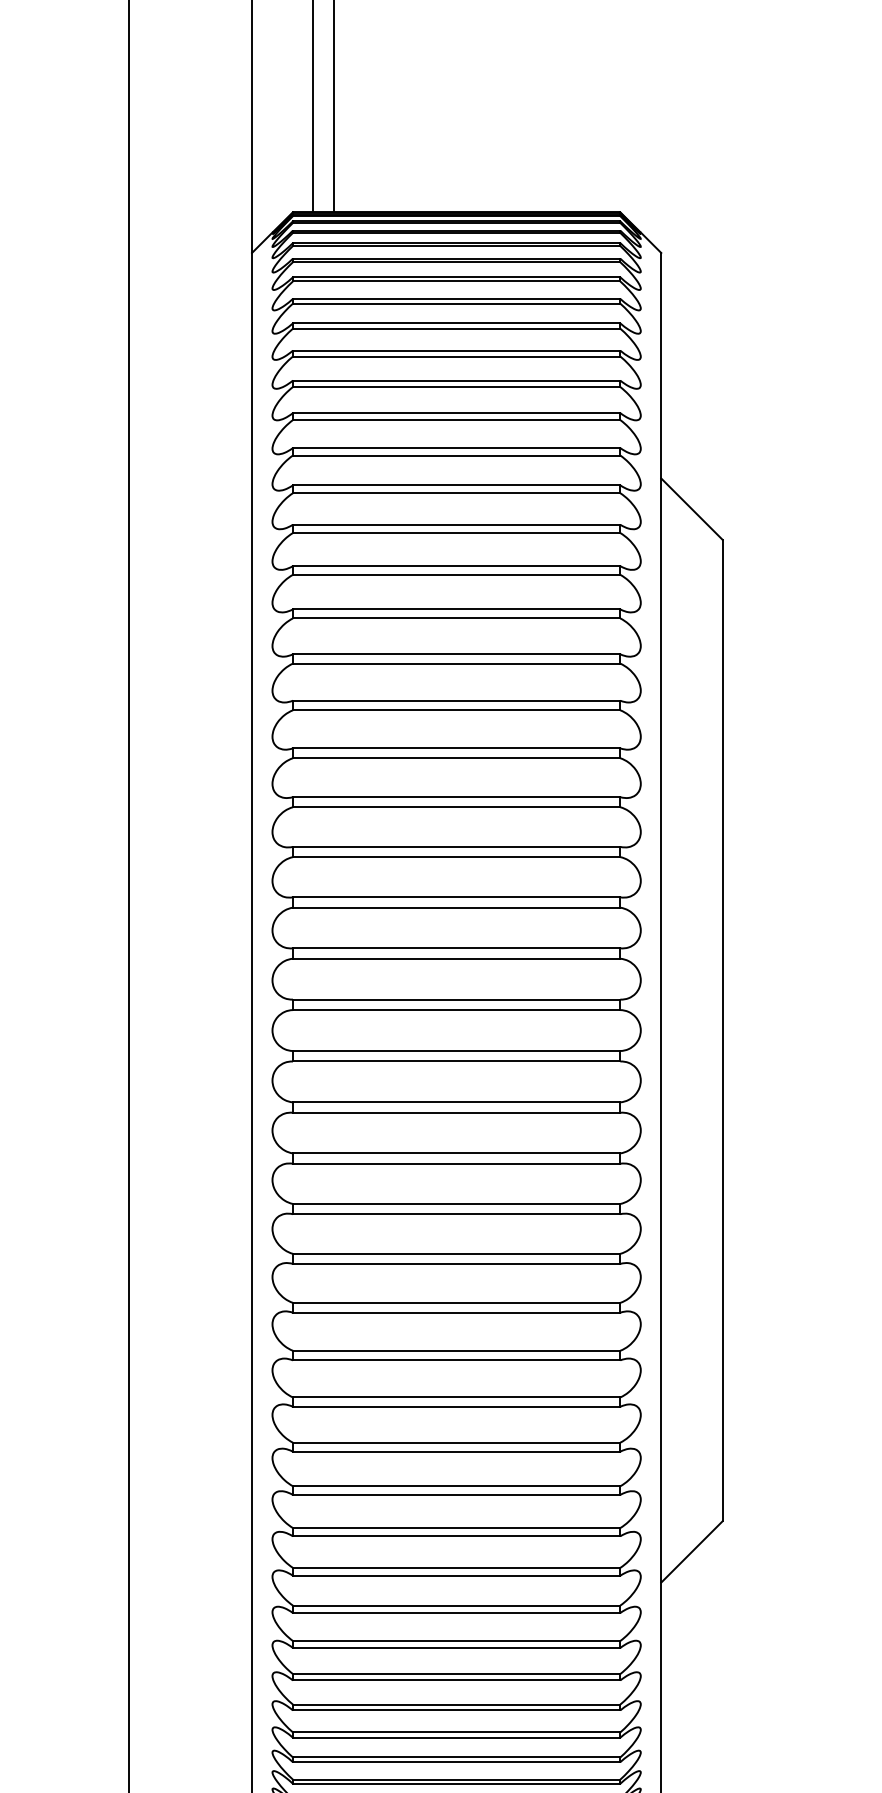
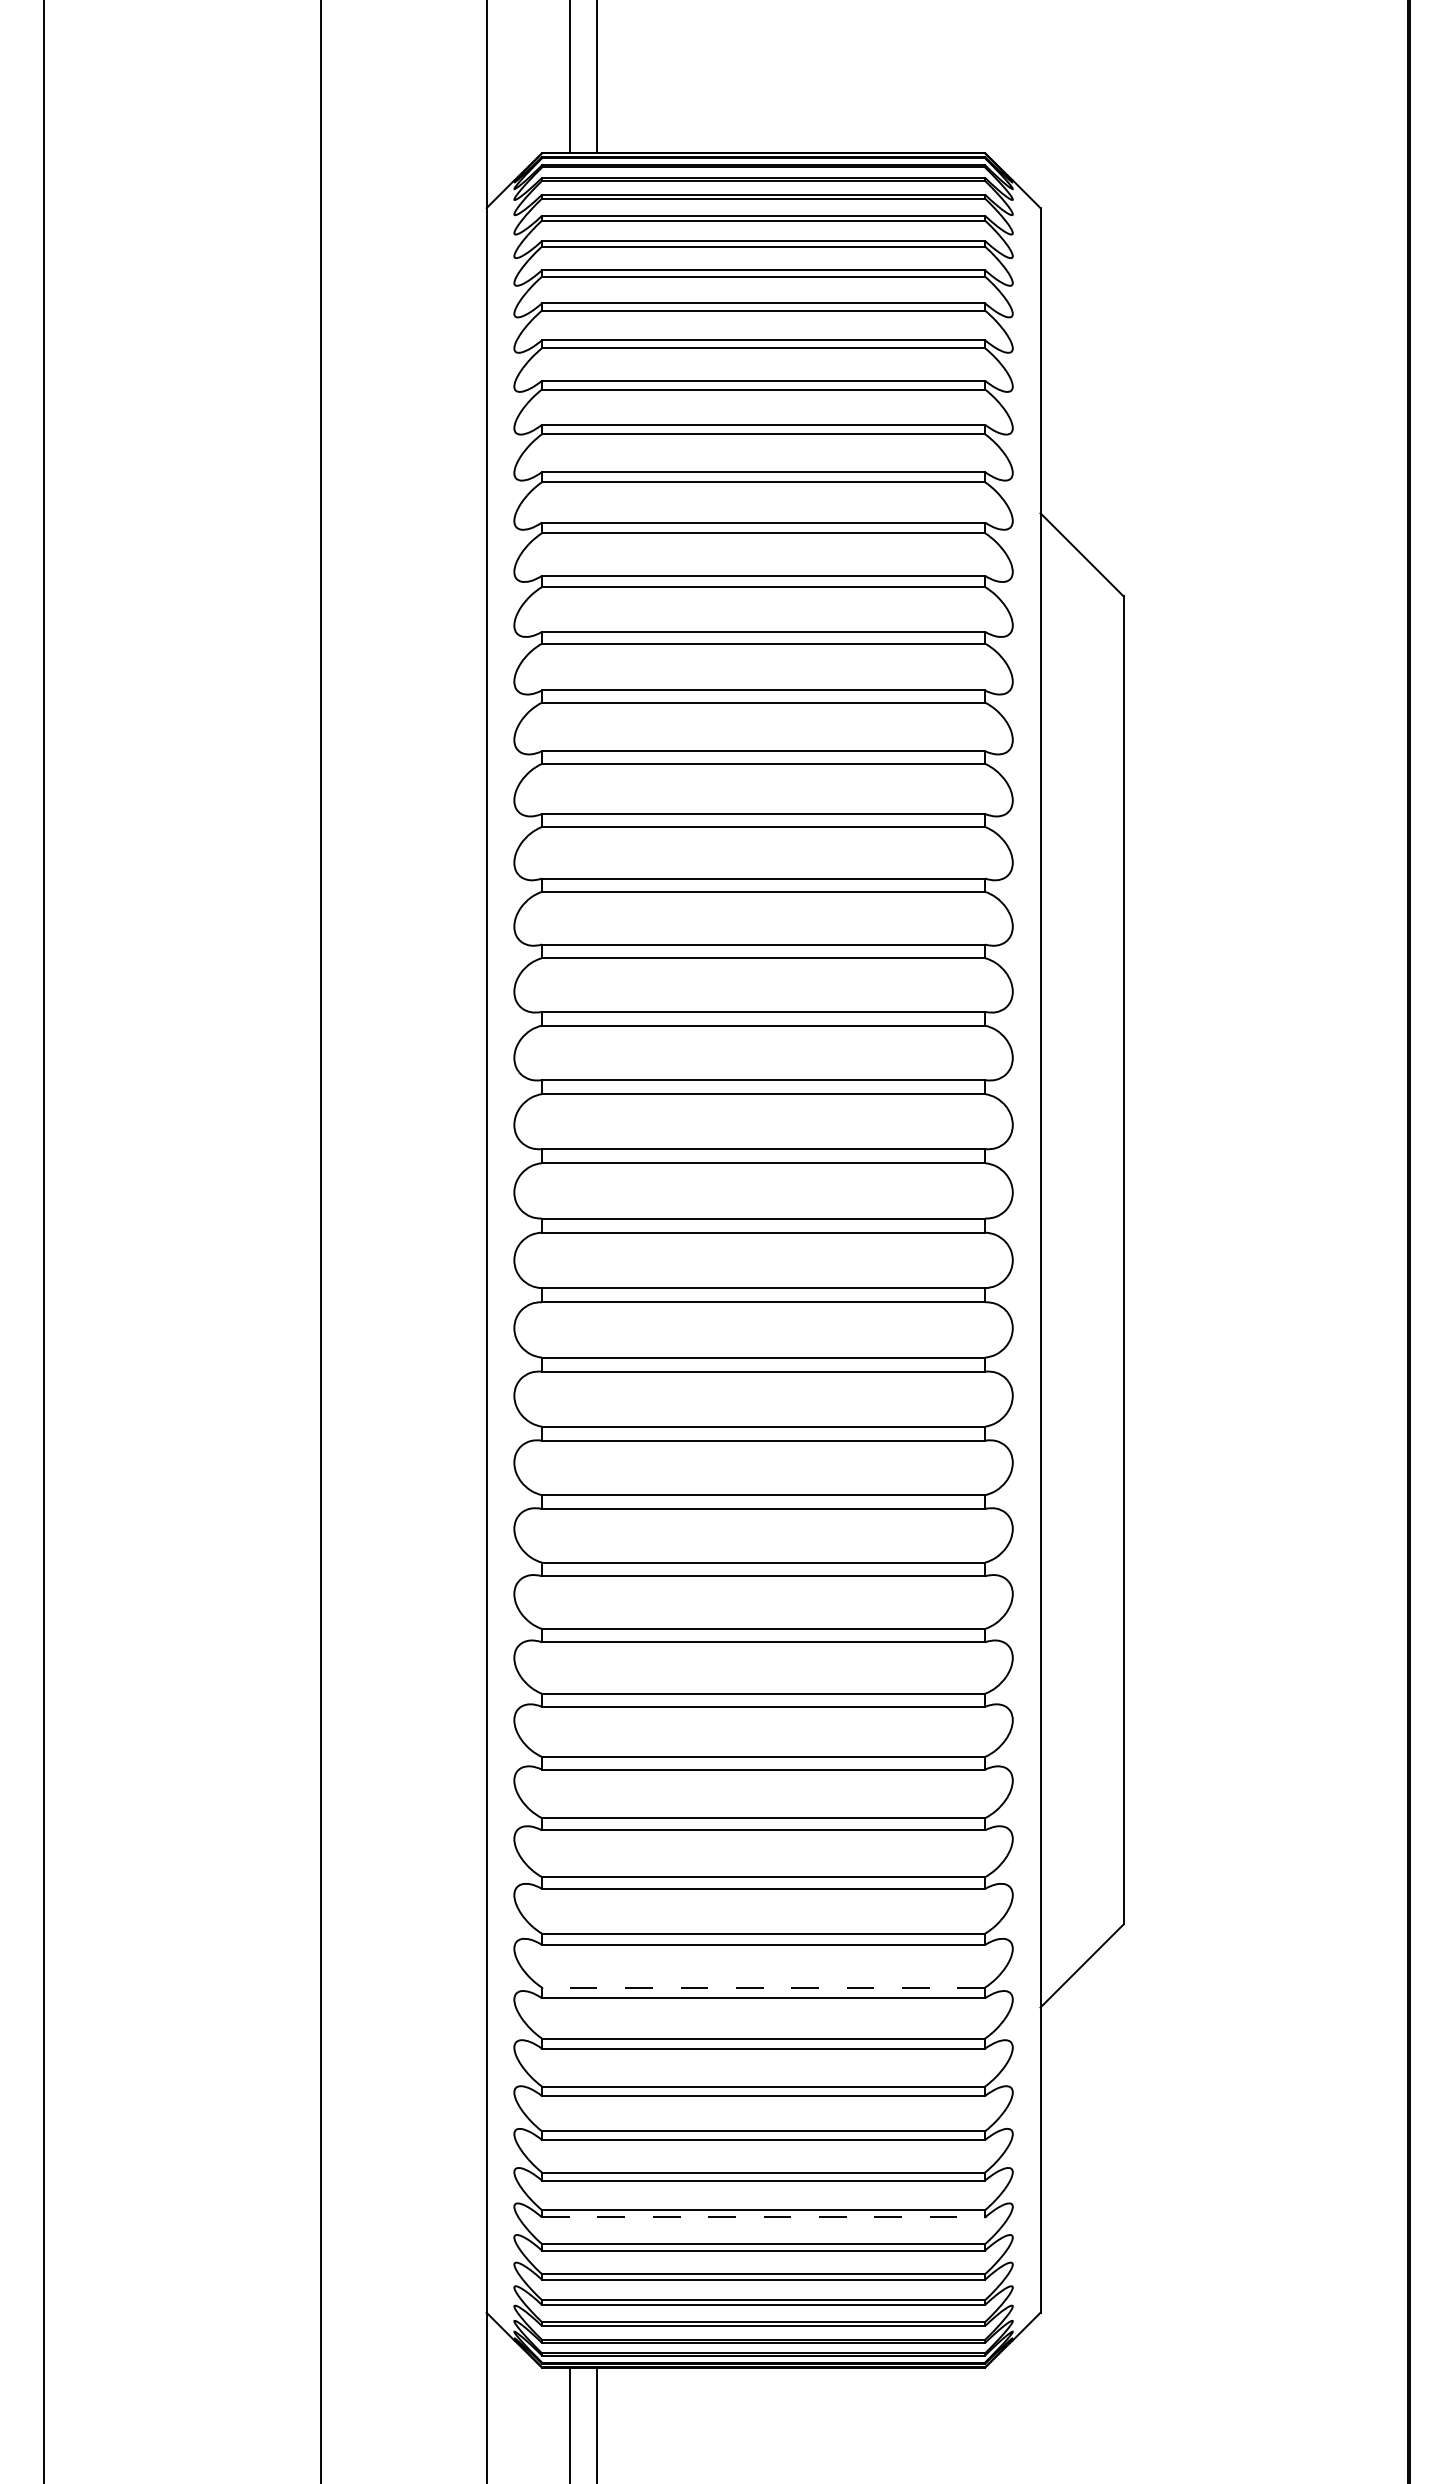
line: (456, 1567) -> (763, 1987), solid -> dashed
line: (456, 1737) -> (763, 2217), solid -> dashed

